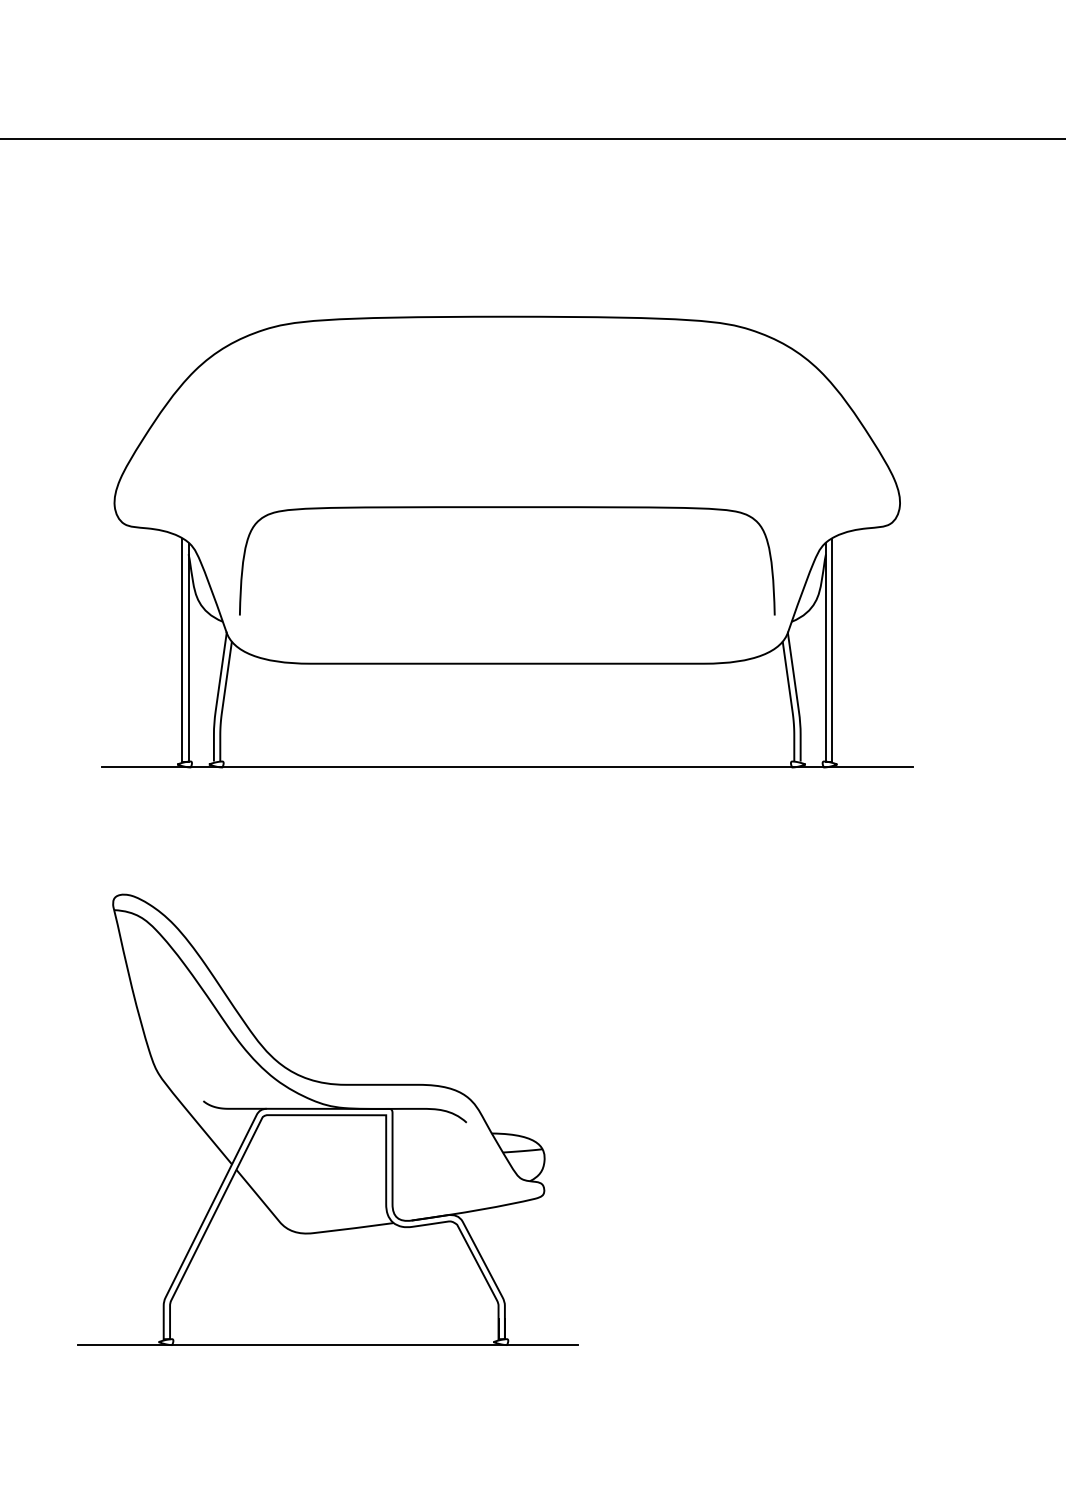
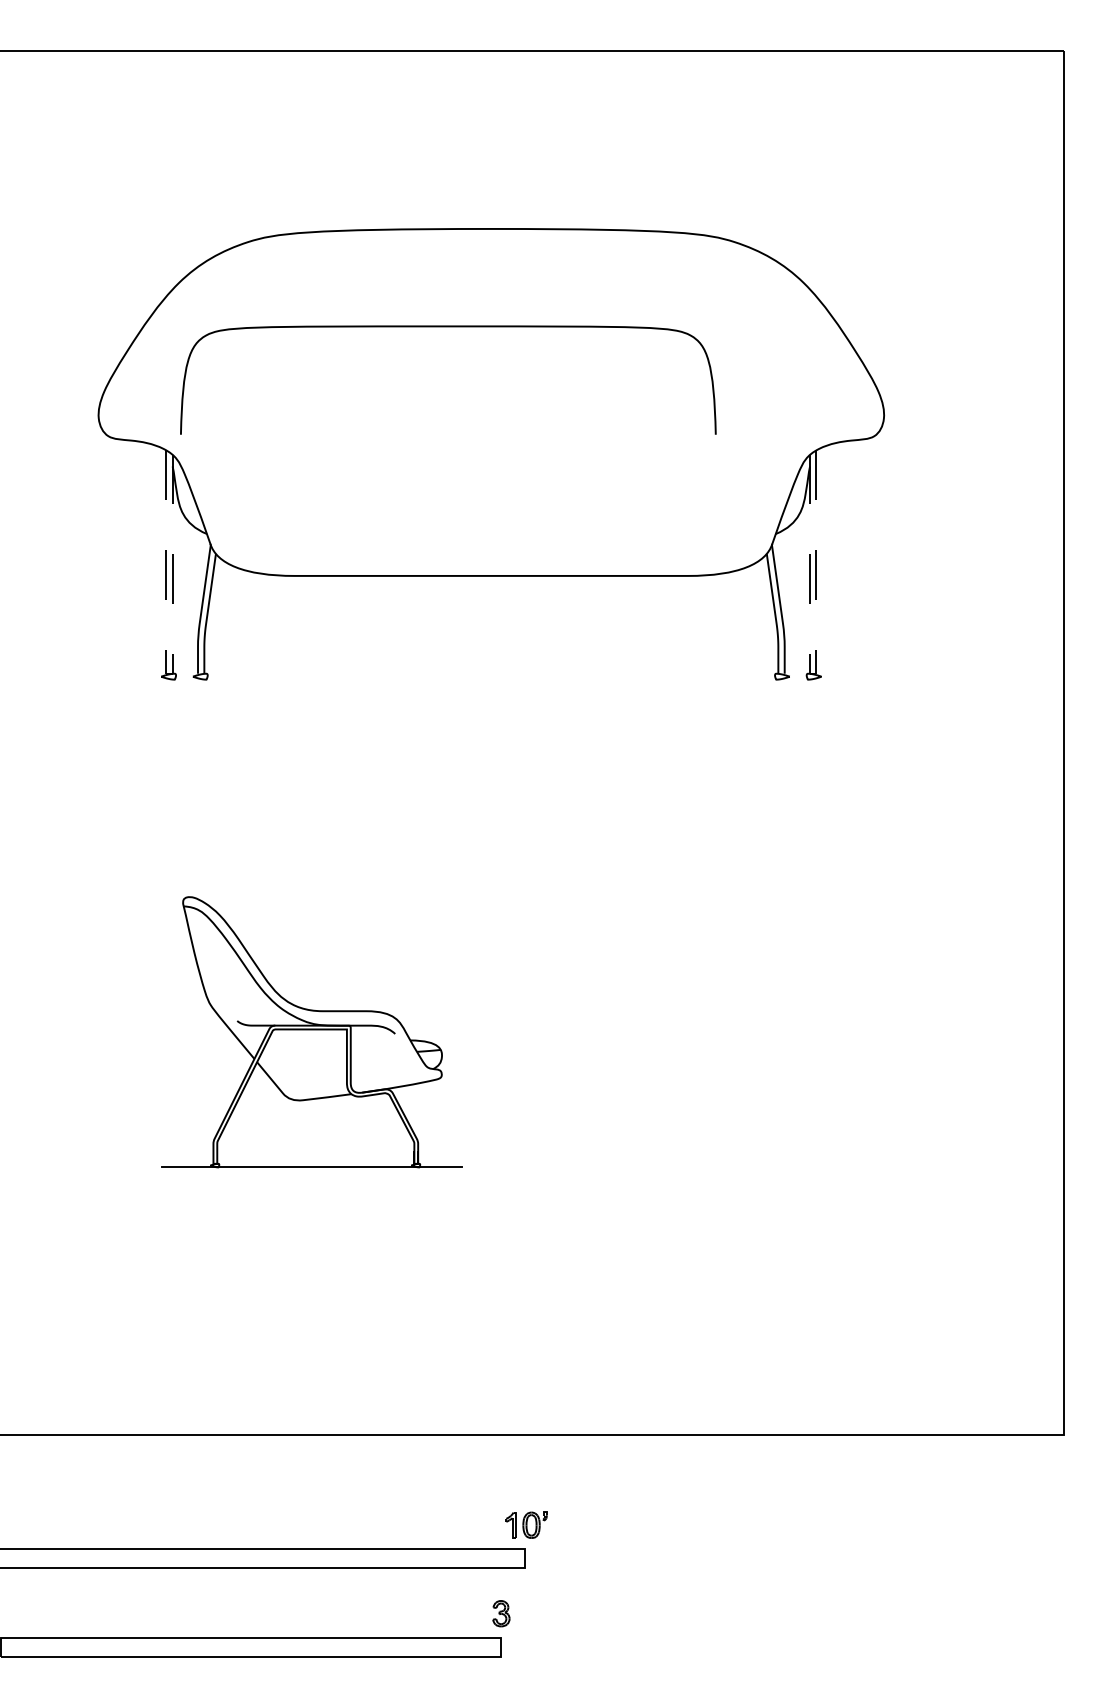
curve: (507, 508) -> (448, 327), moved
line: (183, 761) -> (167, 673), solid -> dashed
line: (831, 761) -> (815, 673), solid -> dashed
line: (507, 767) -> (491, 679), removed
part: (327, 1120) -> (311, 1032), size x0.6

